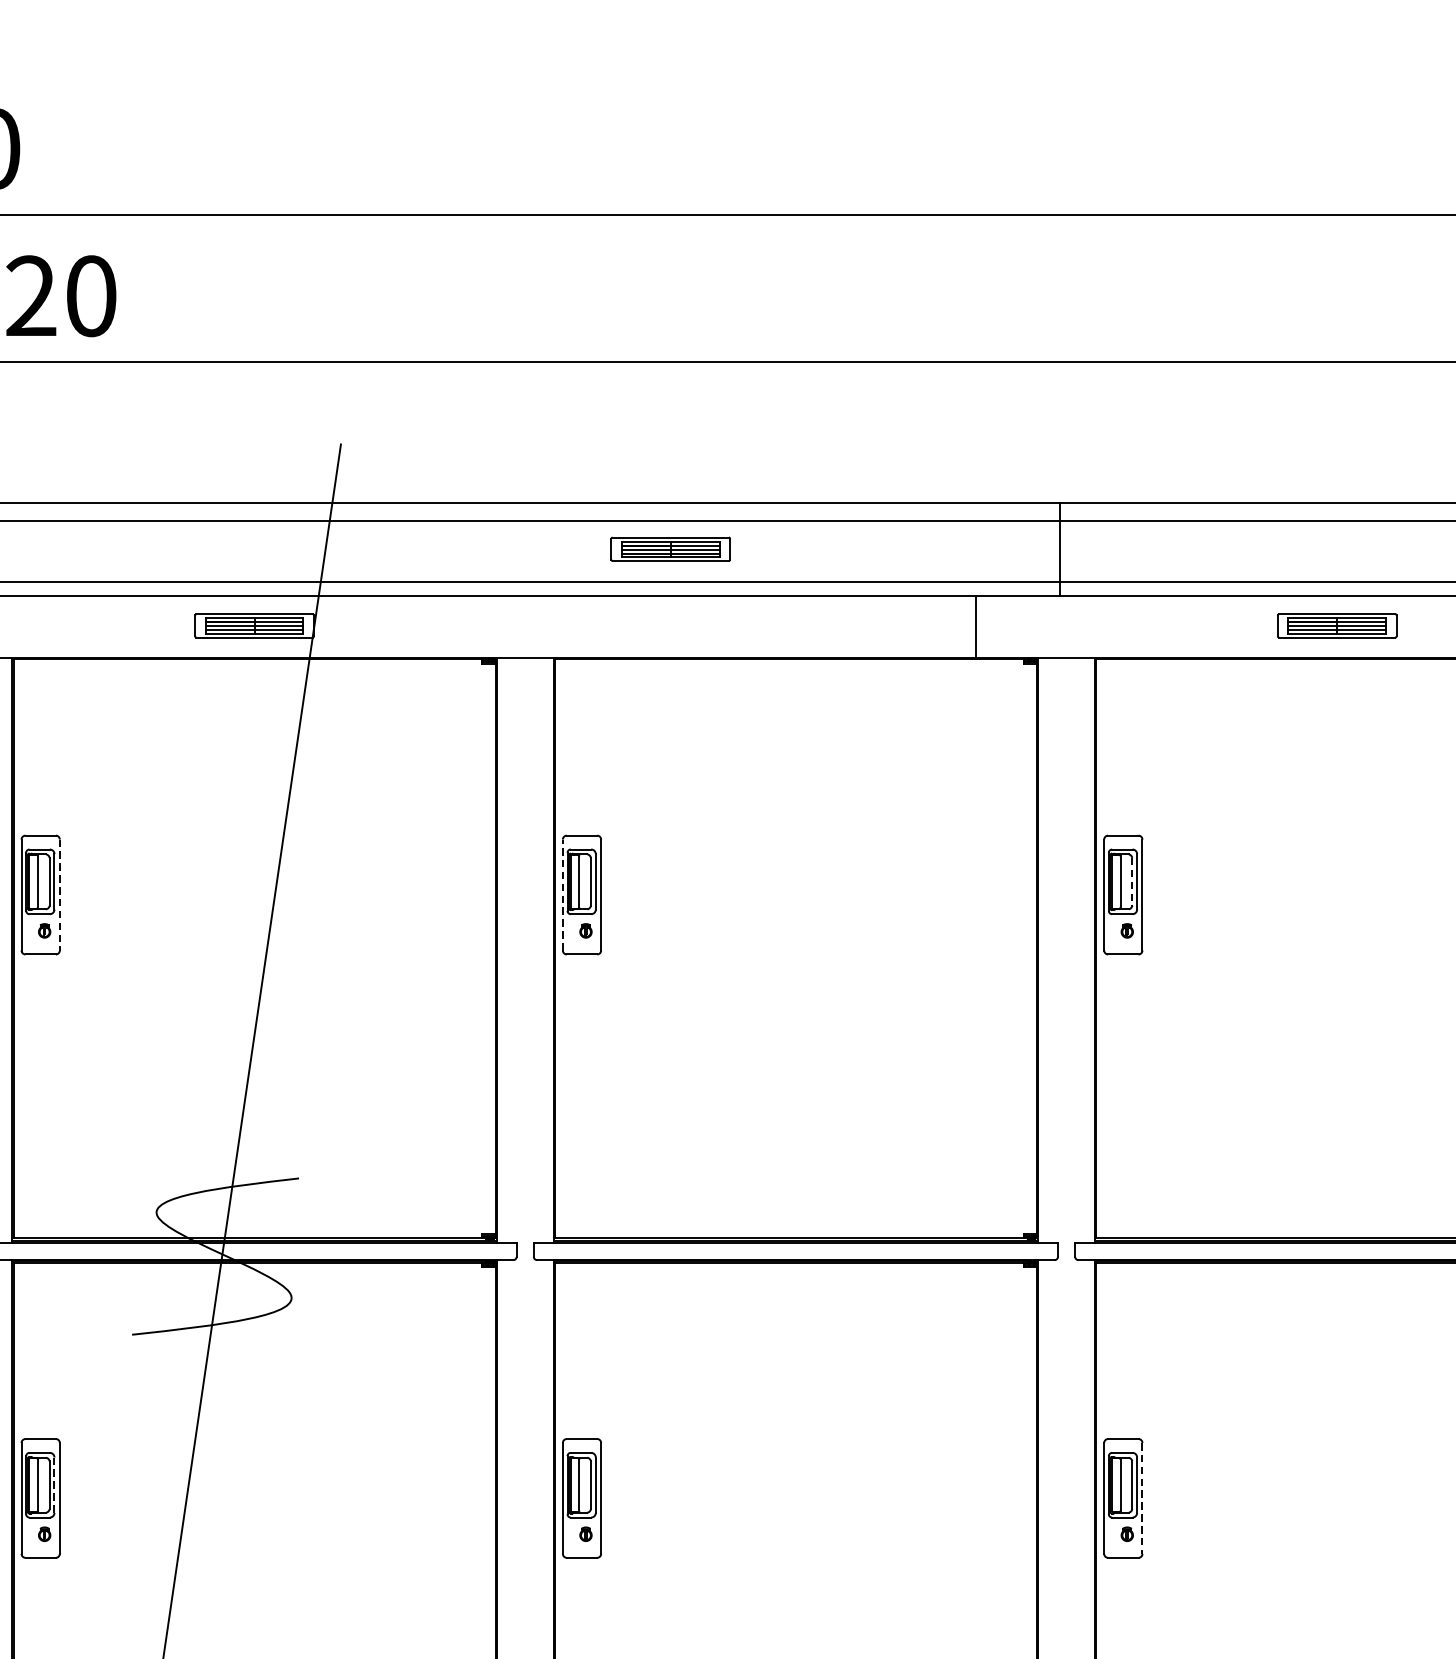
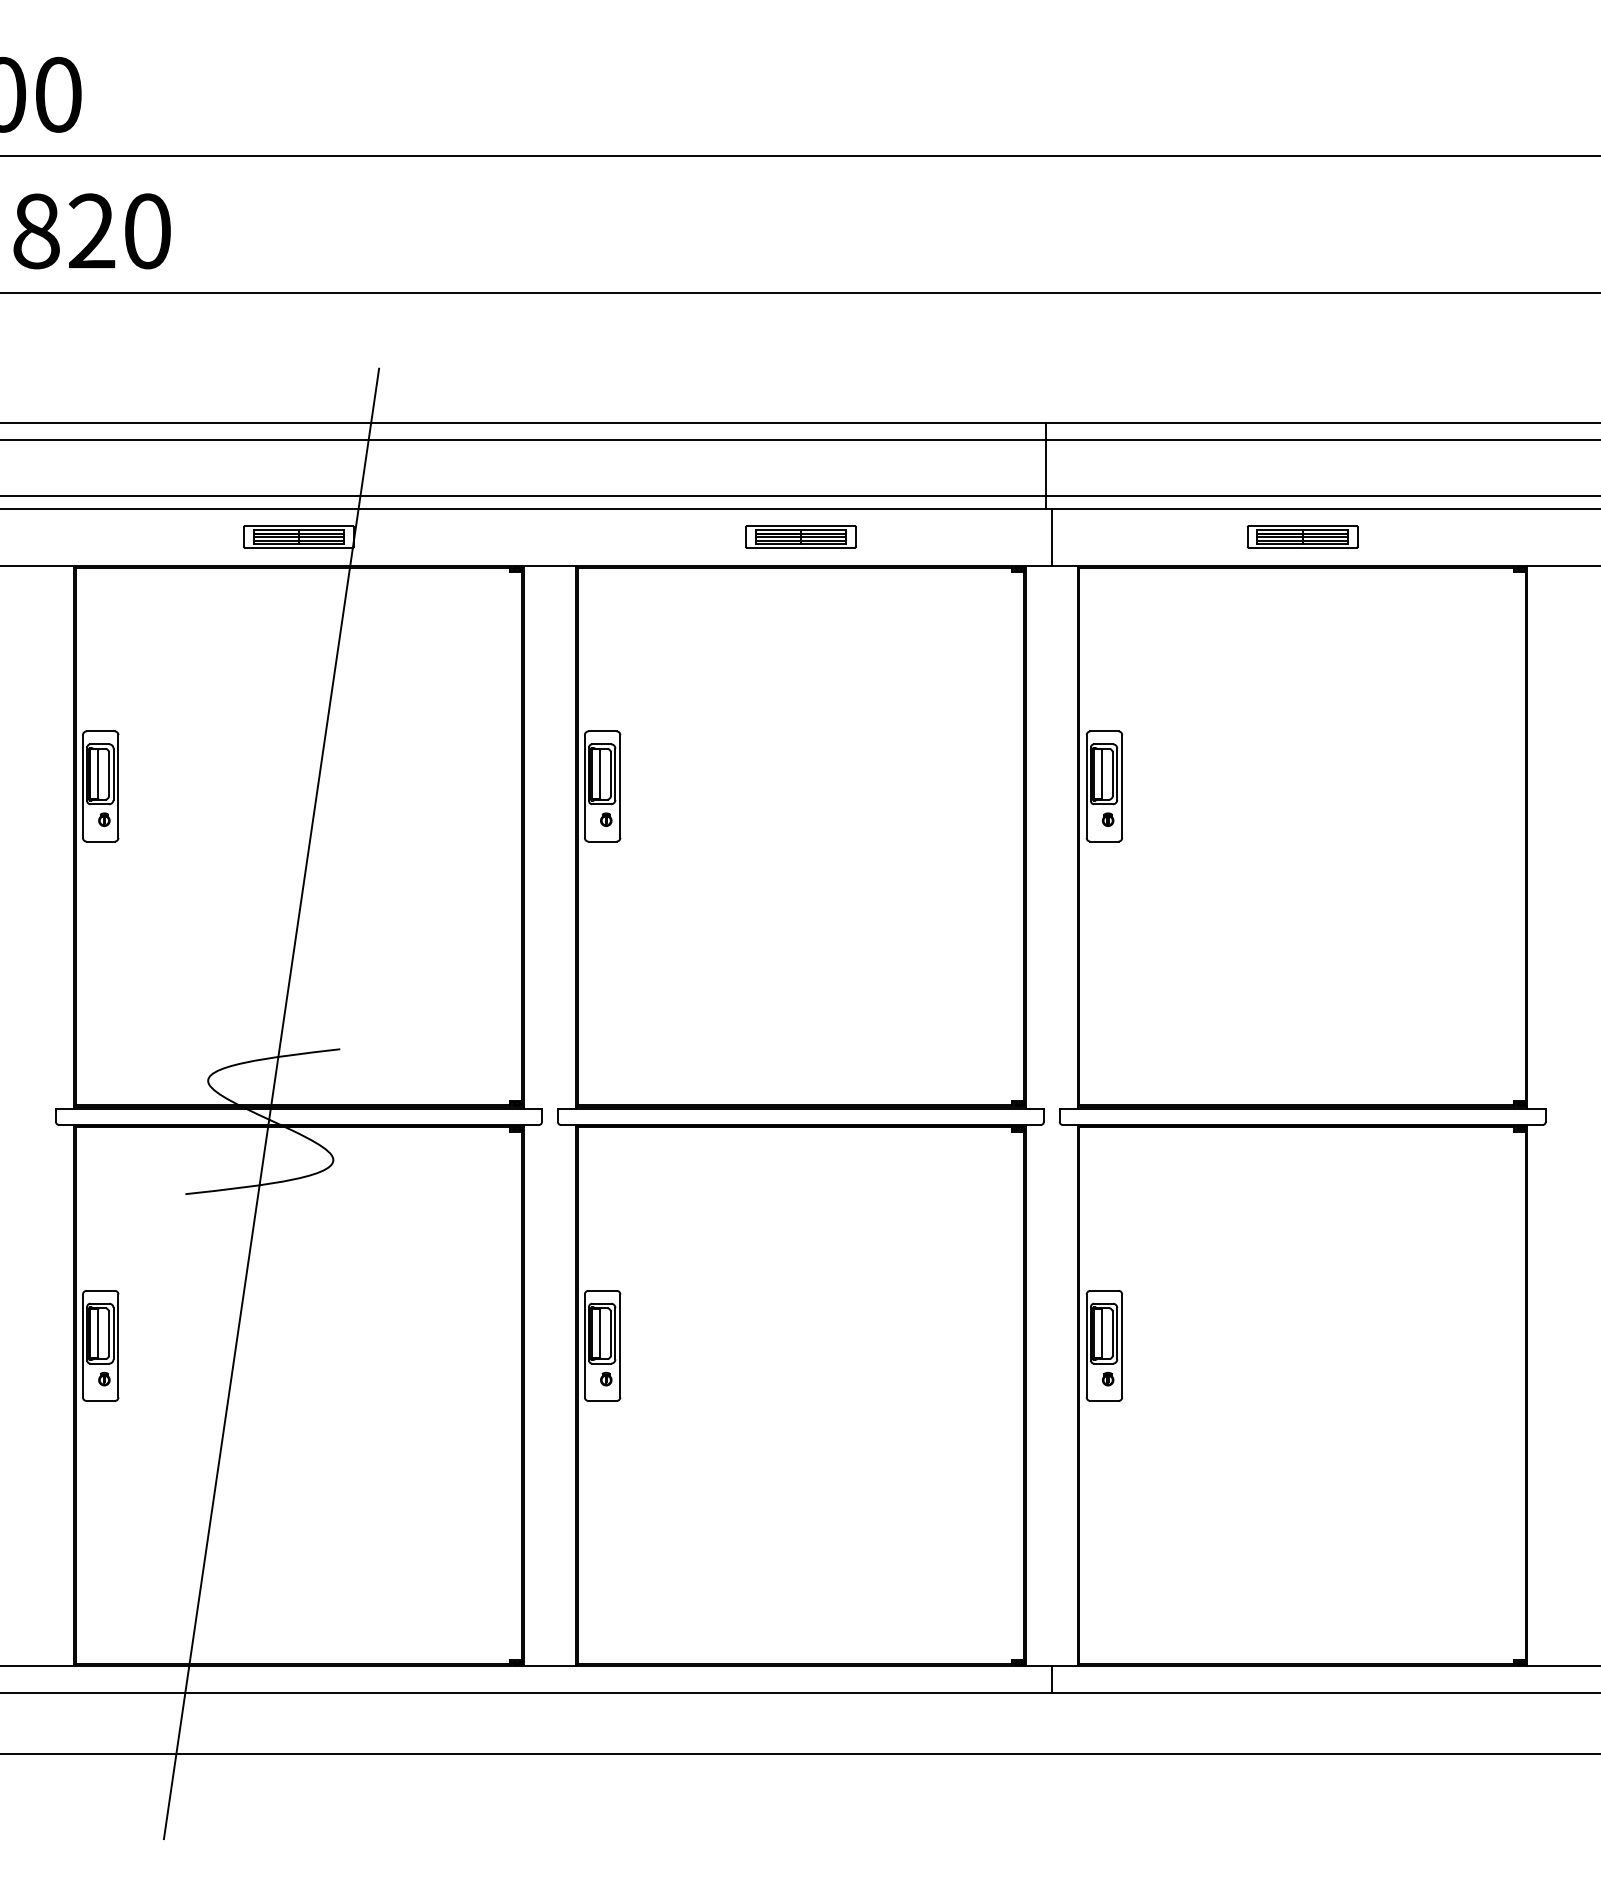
part: (670, 548) -> (800, 536), moved
line: (975, 626) -> (1051, 537), moved
line: (1132, 882) -> (1112, 774), dashed -> solid
line: (562, 895) -> (584, 786), dashed -> solid
line: (59, 896) -> (118, 787), dashed -> solid
line: (54, 1485) -> (113, 1333), dashed -> solid
line: (1142, 1499) -> (1122, 1346), dashed -> solid

